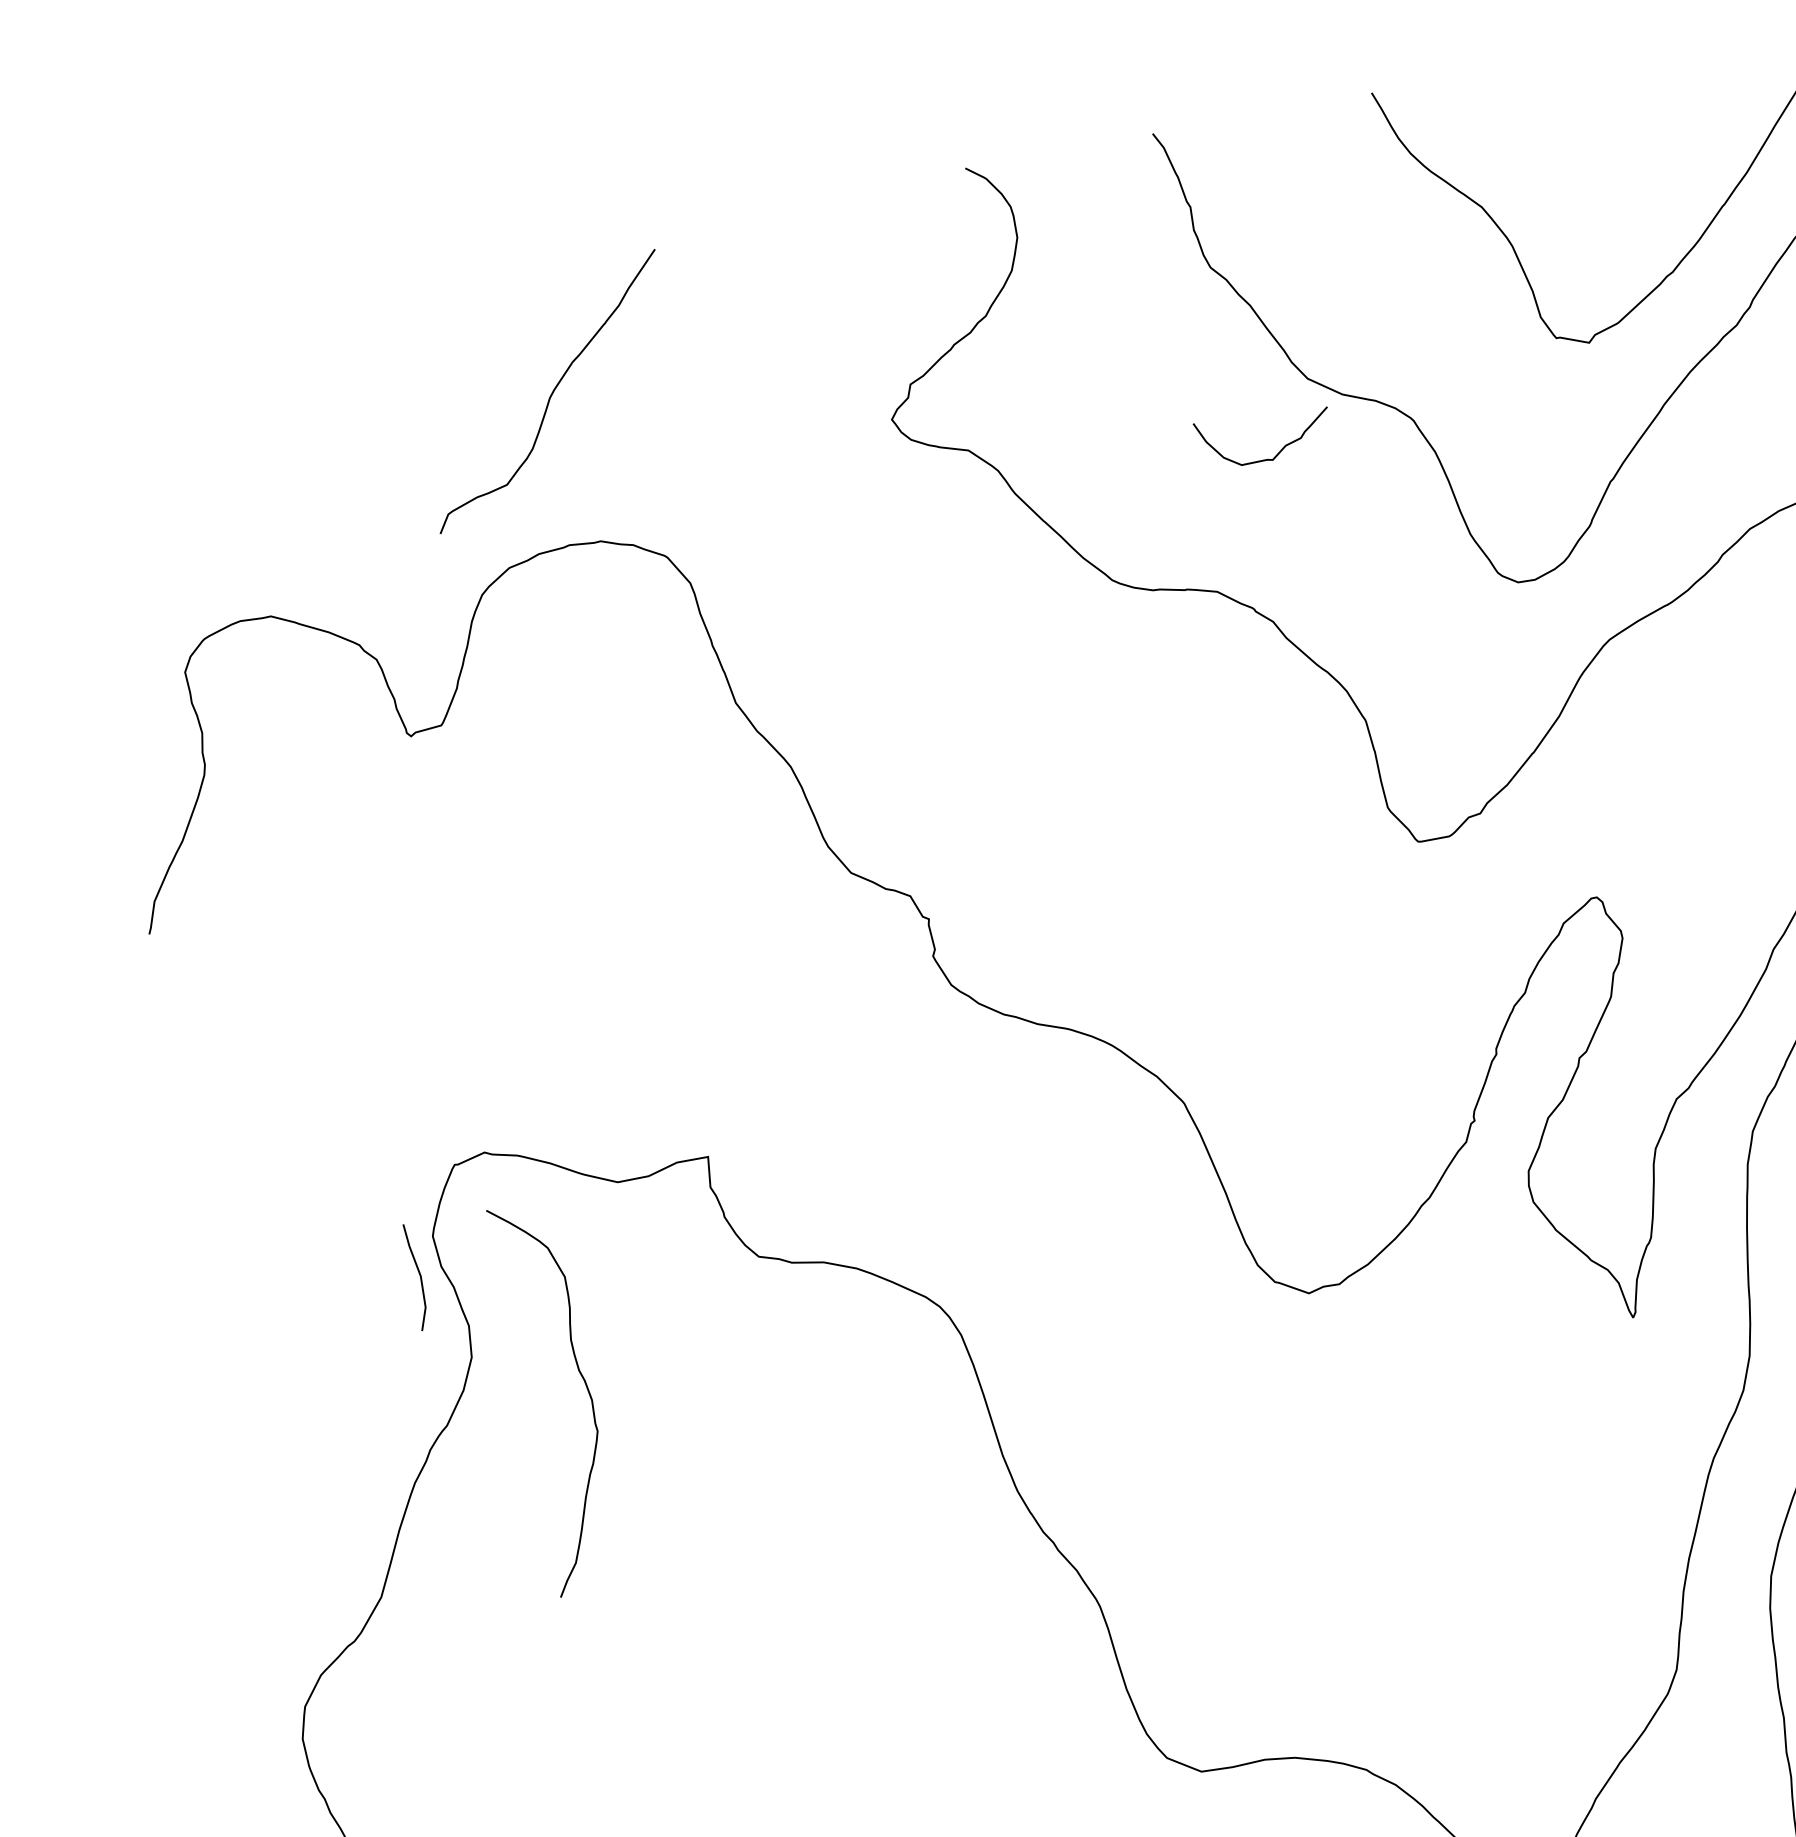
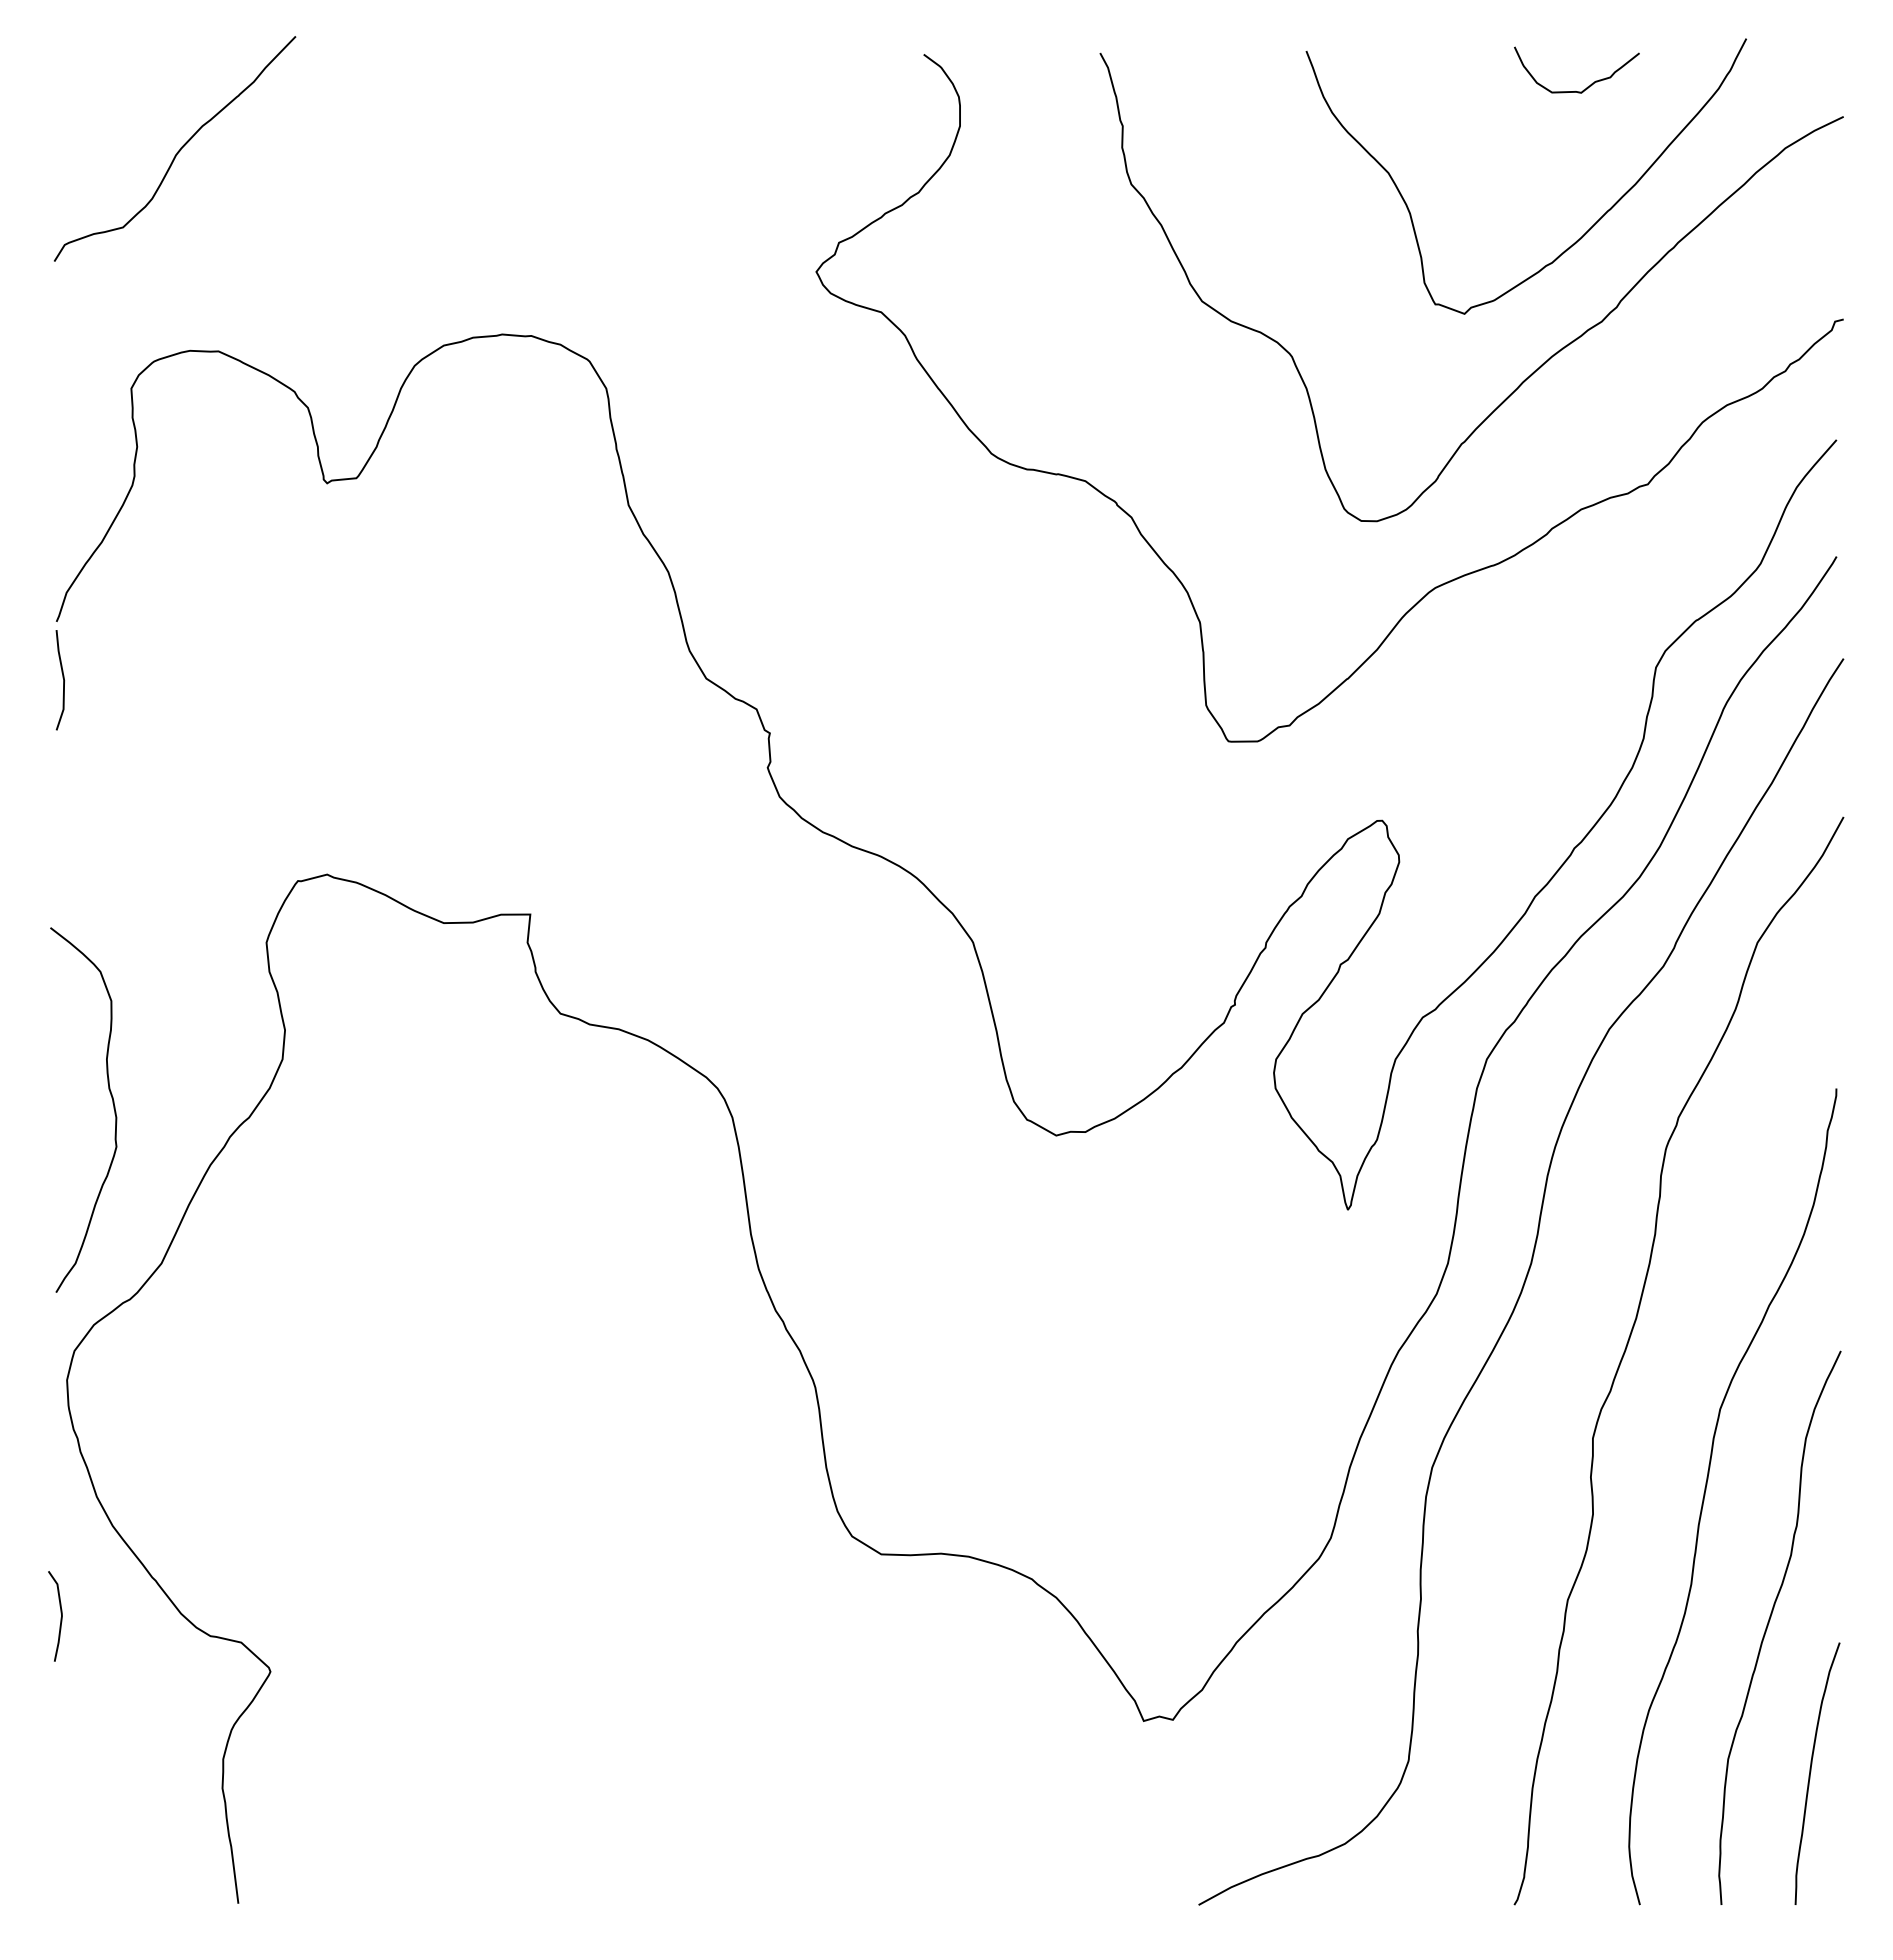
curve: (551, 392) -> (178, 150), moved
curve: (1278, 452) -> (1587, 86), moved
line: (418, 1274) -> (62, 678), moved
curve: (585, 1385) -> (112, 1103), moved

